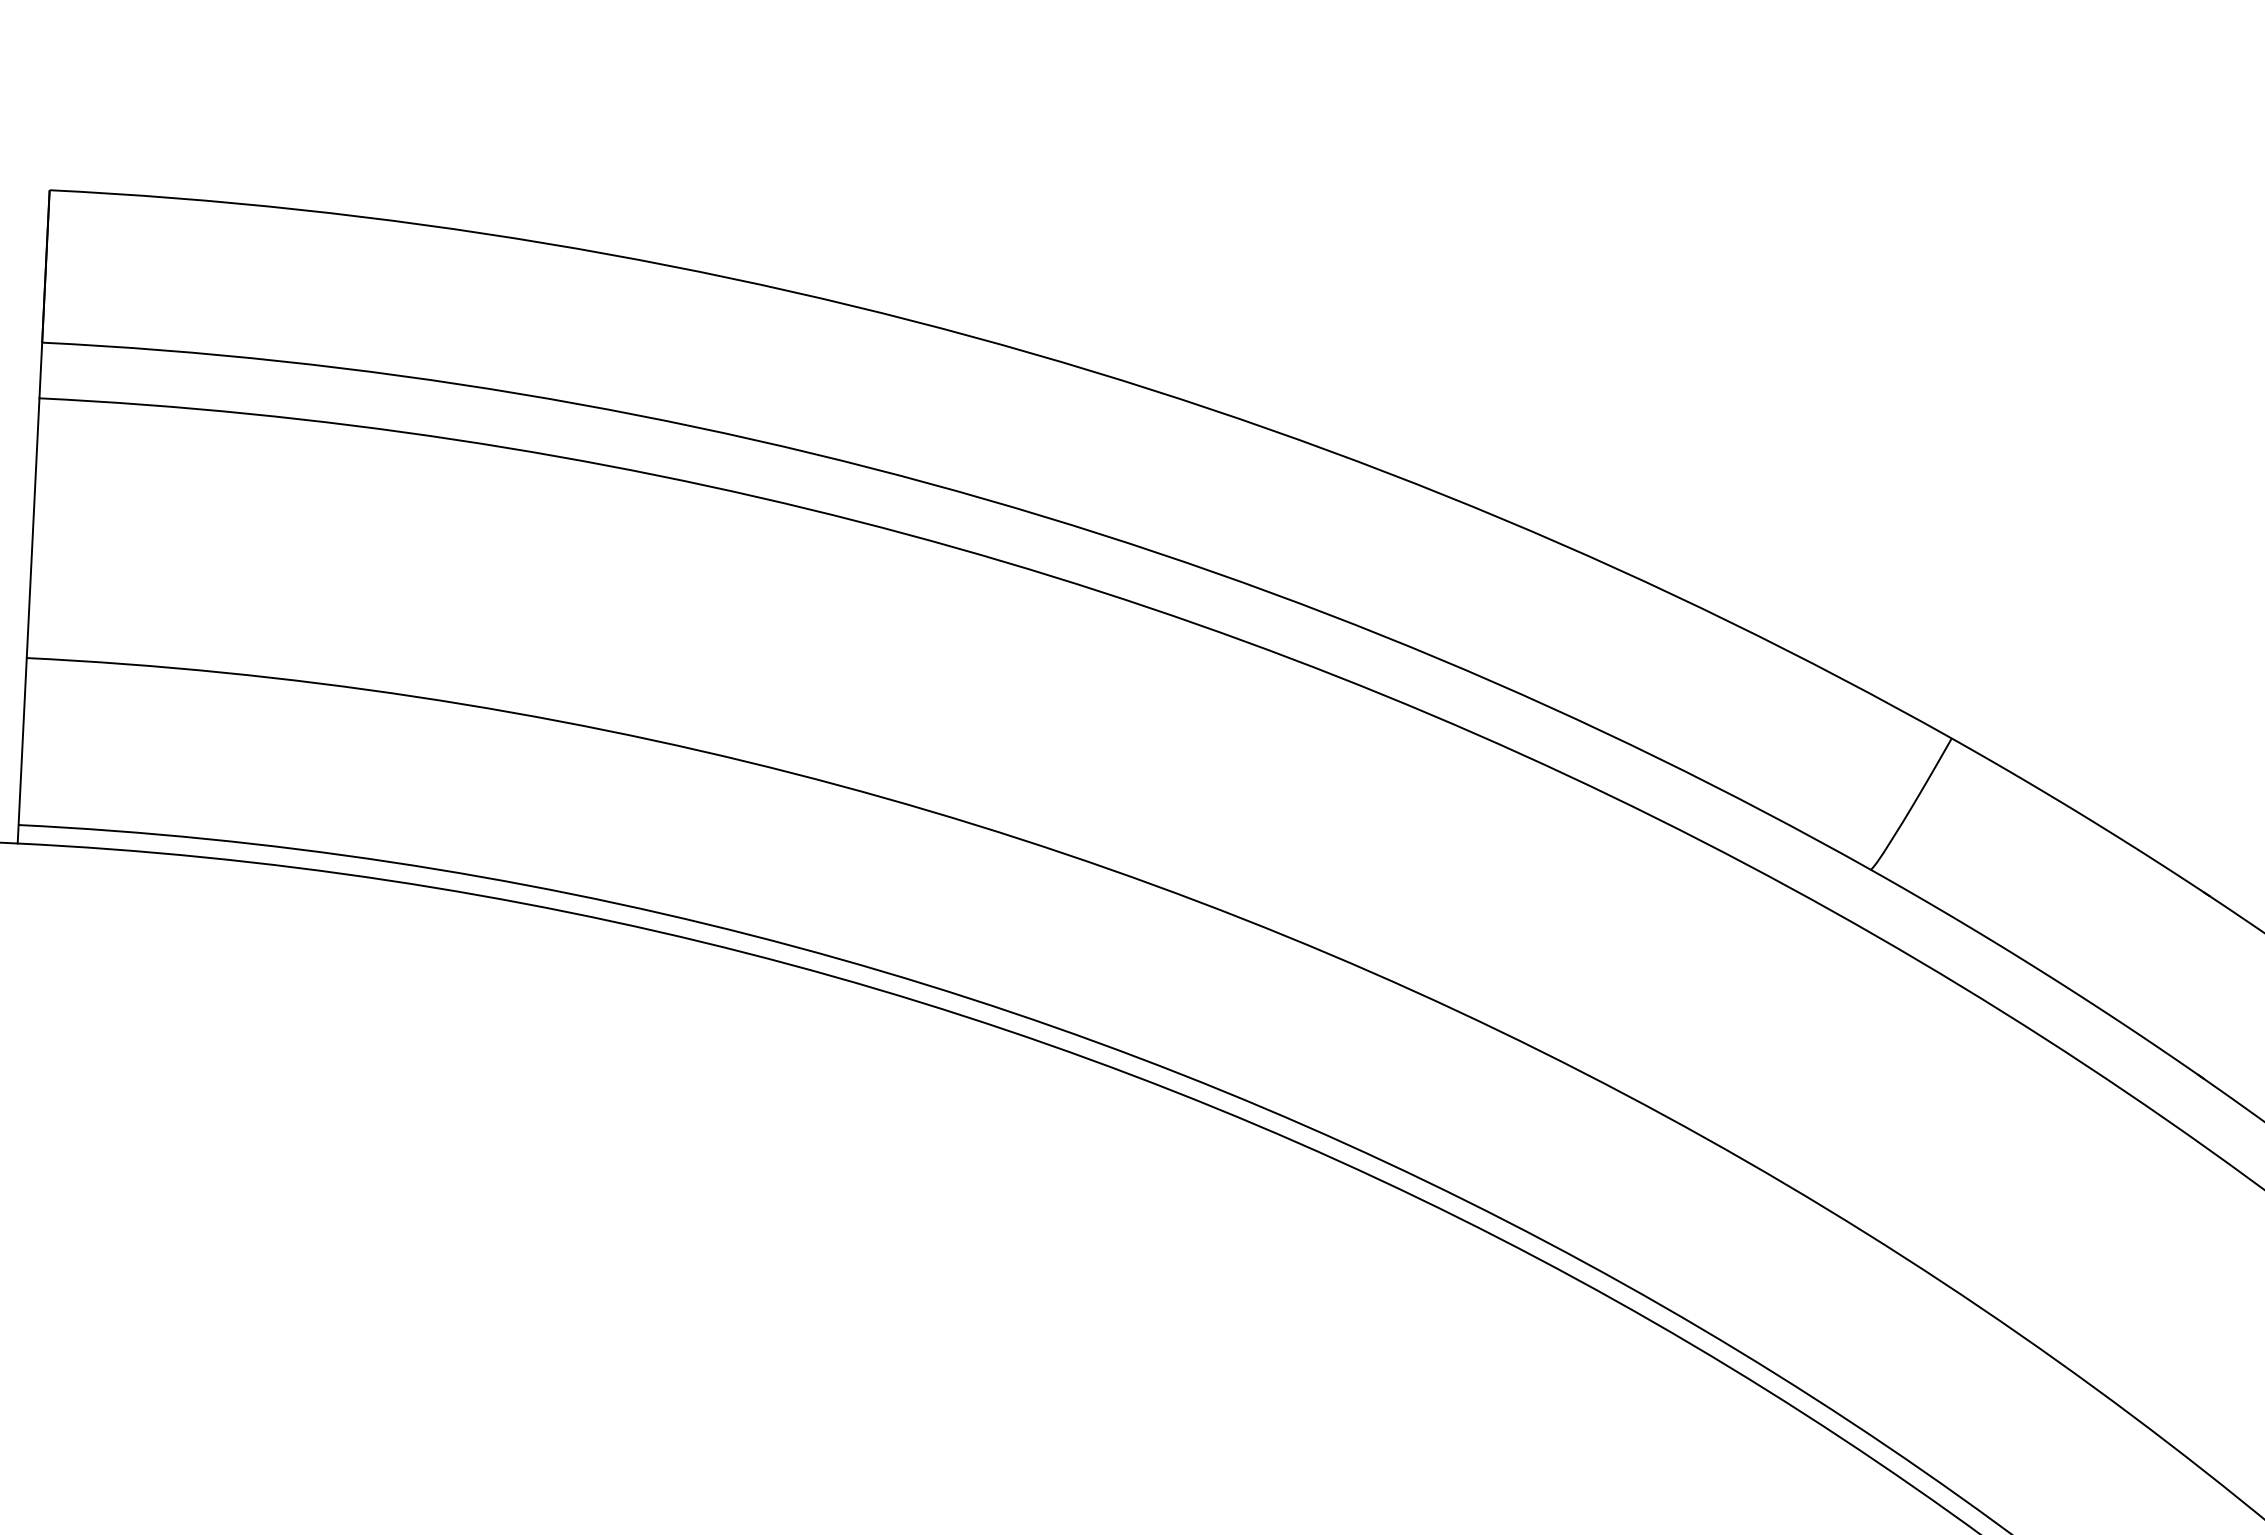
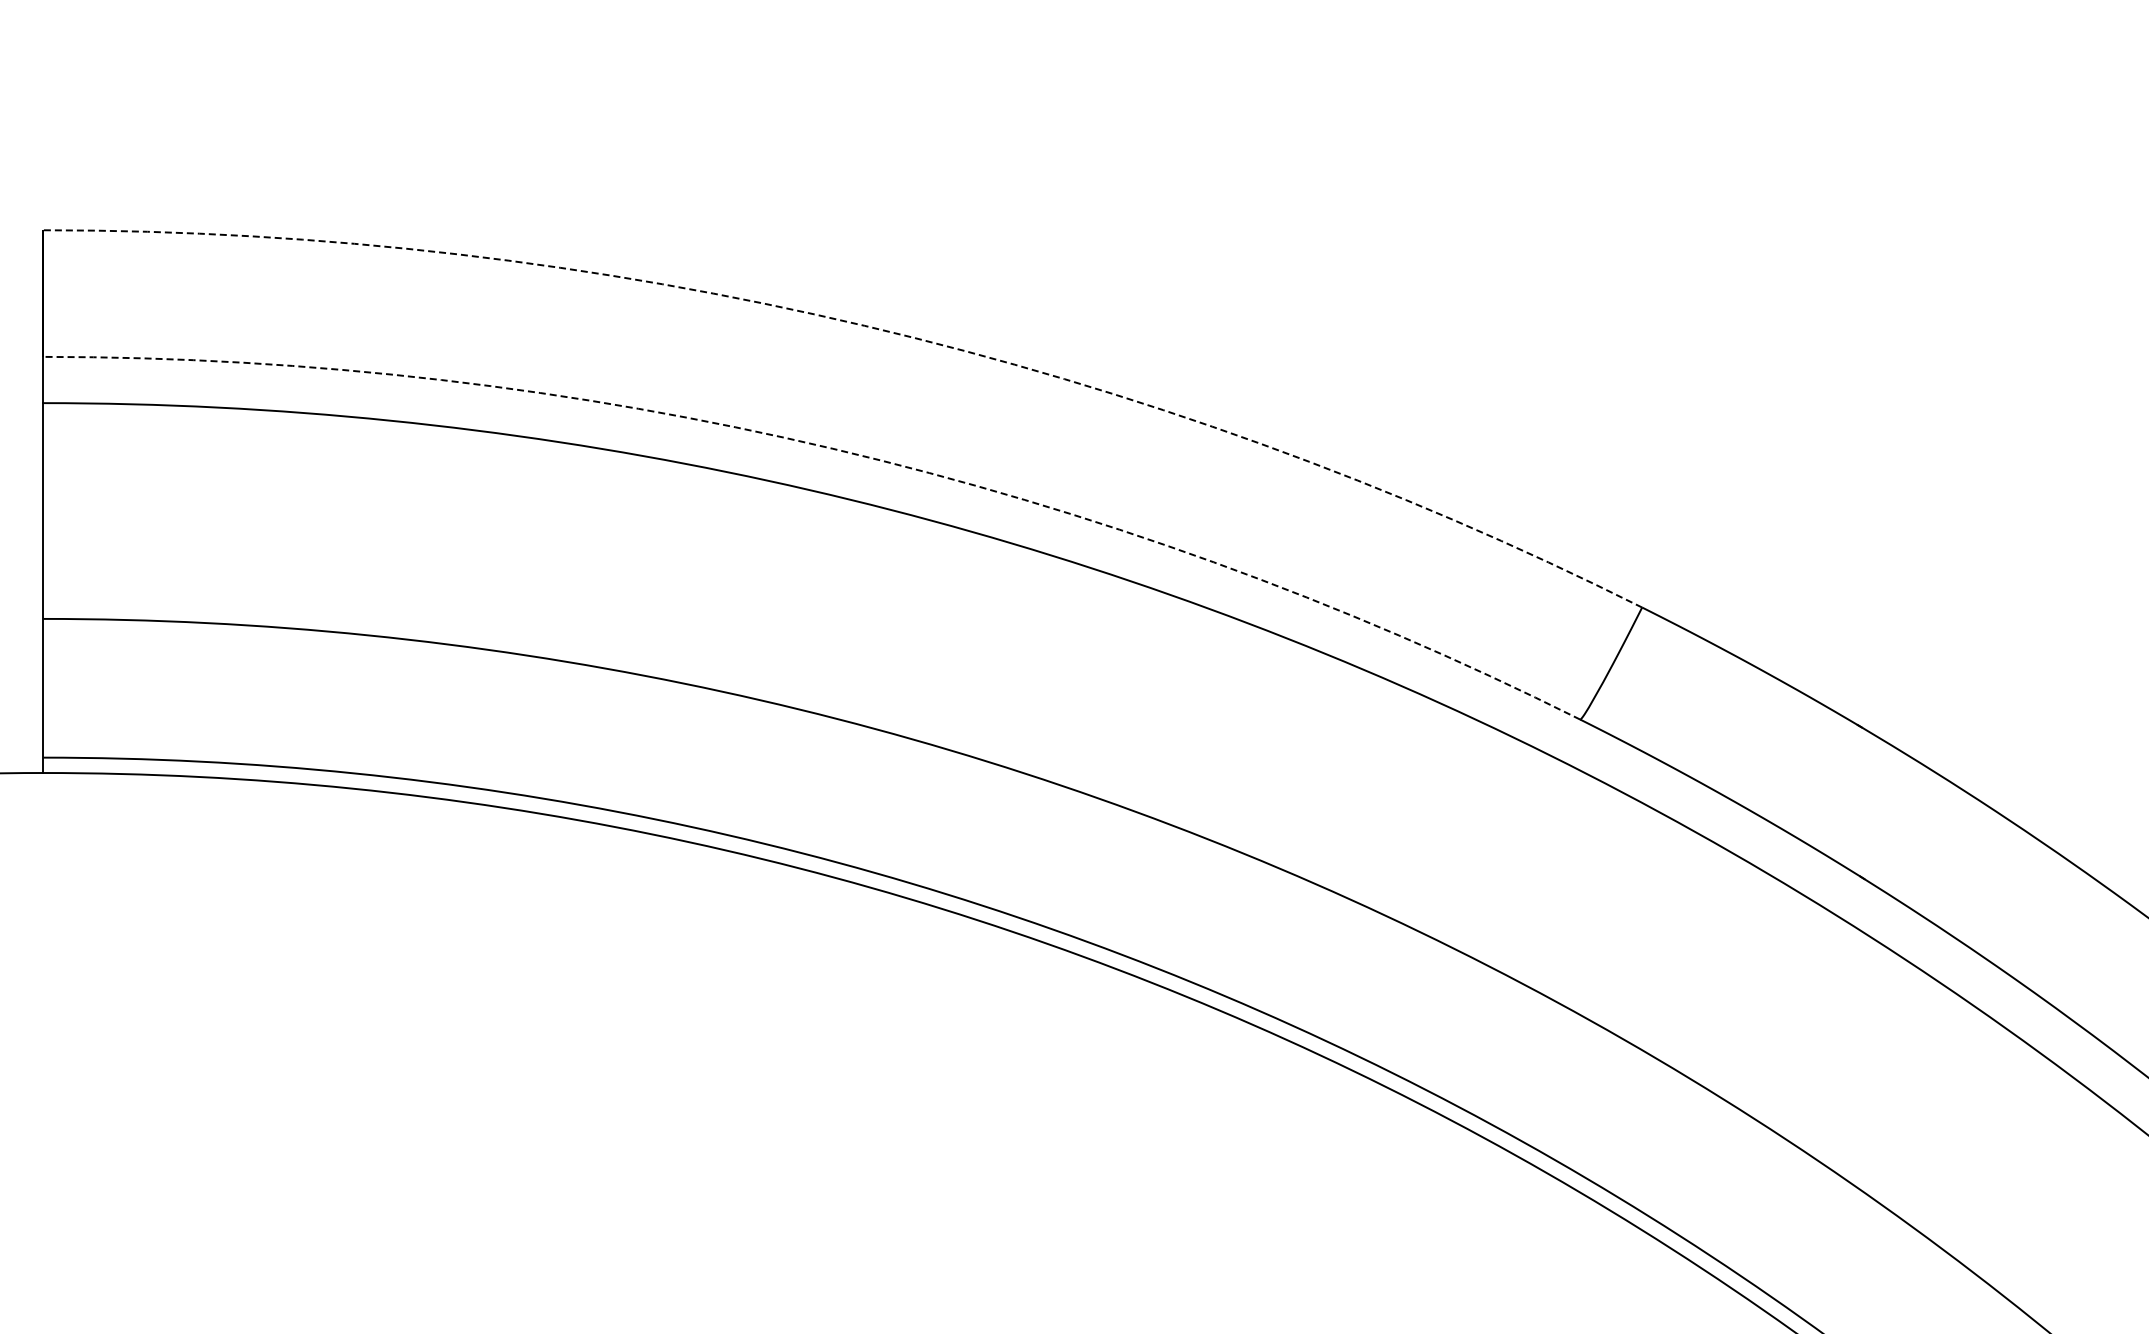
arc: (1032, 353) -> (864, 325), solid -> dashed
arc: (986, 499) -> (832, 448), solid -> dashed

